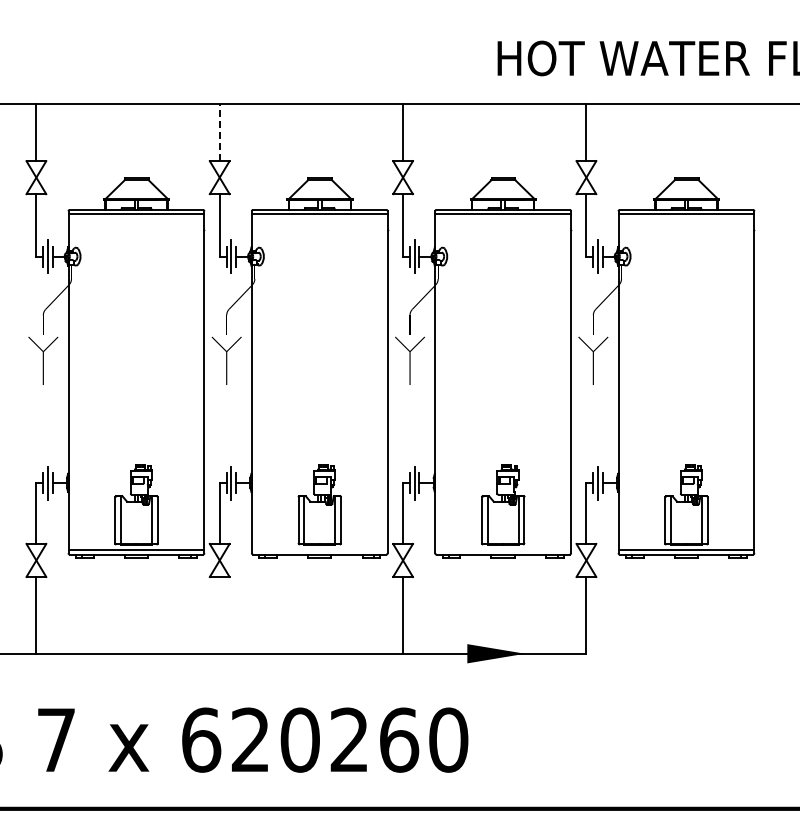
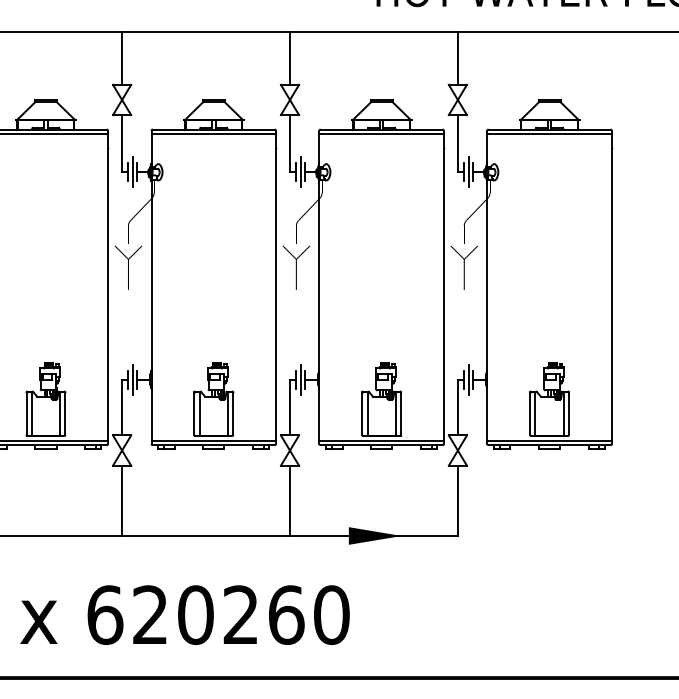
line: (219, 132) -> (121, 58), dashed -> solid
line: (319, 550) -> (213, 441), added
line: (503, 550) -> (381, 441), added
line: (219, 614) -> (121, 500), added

